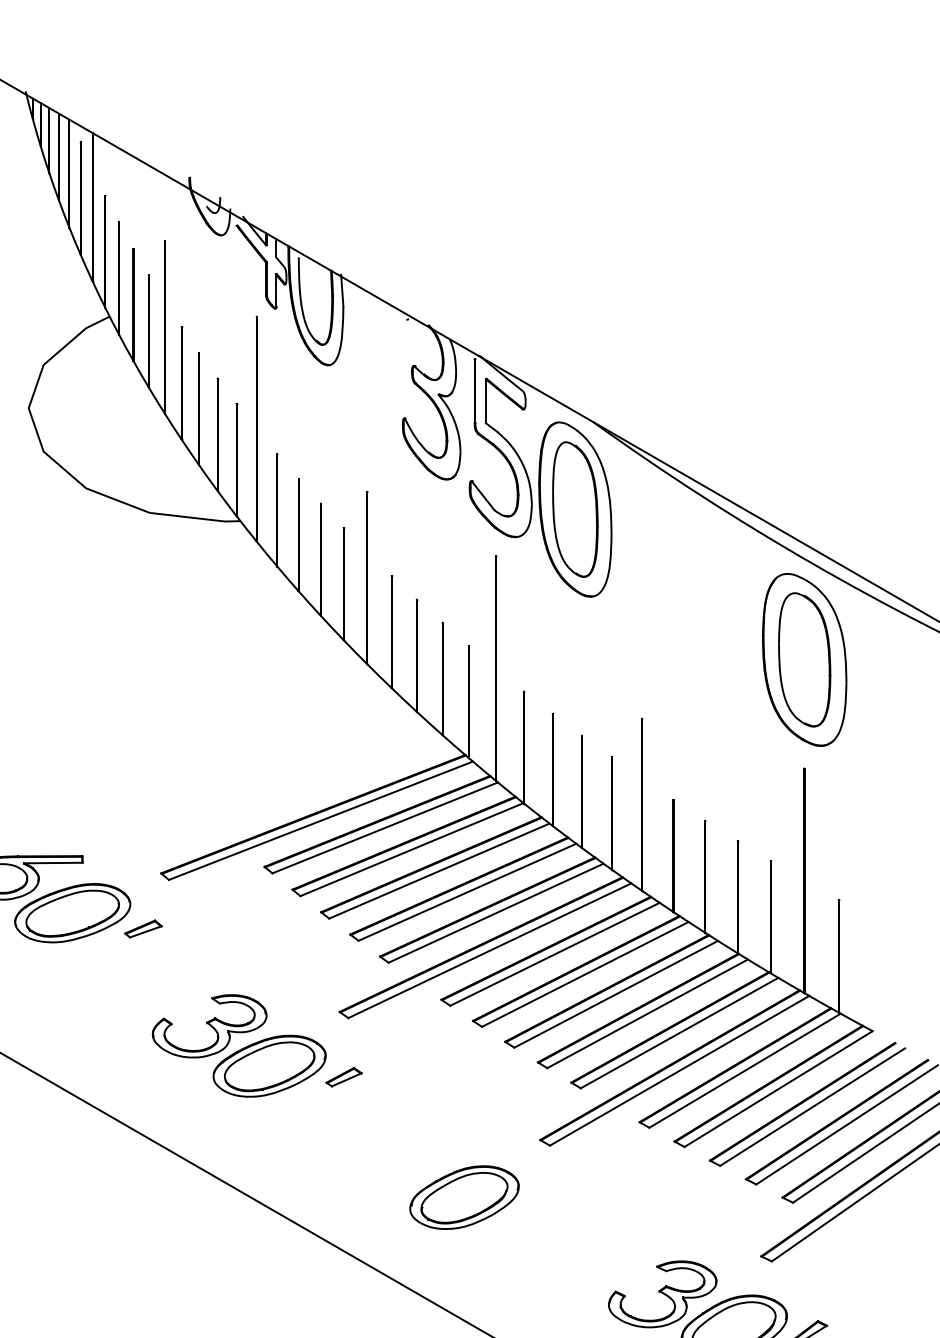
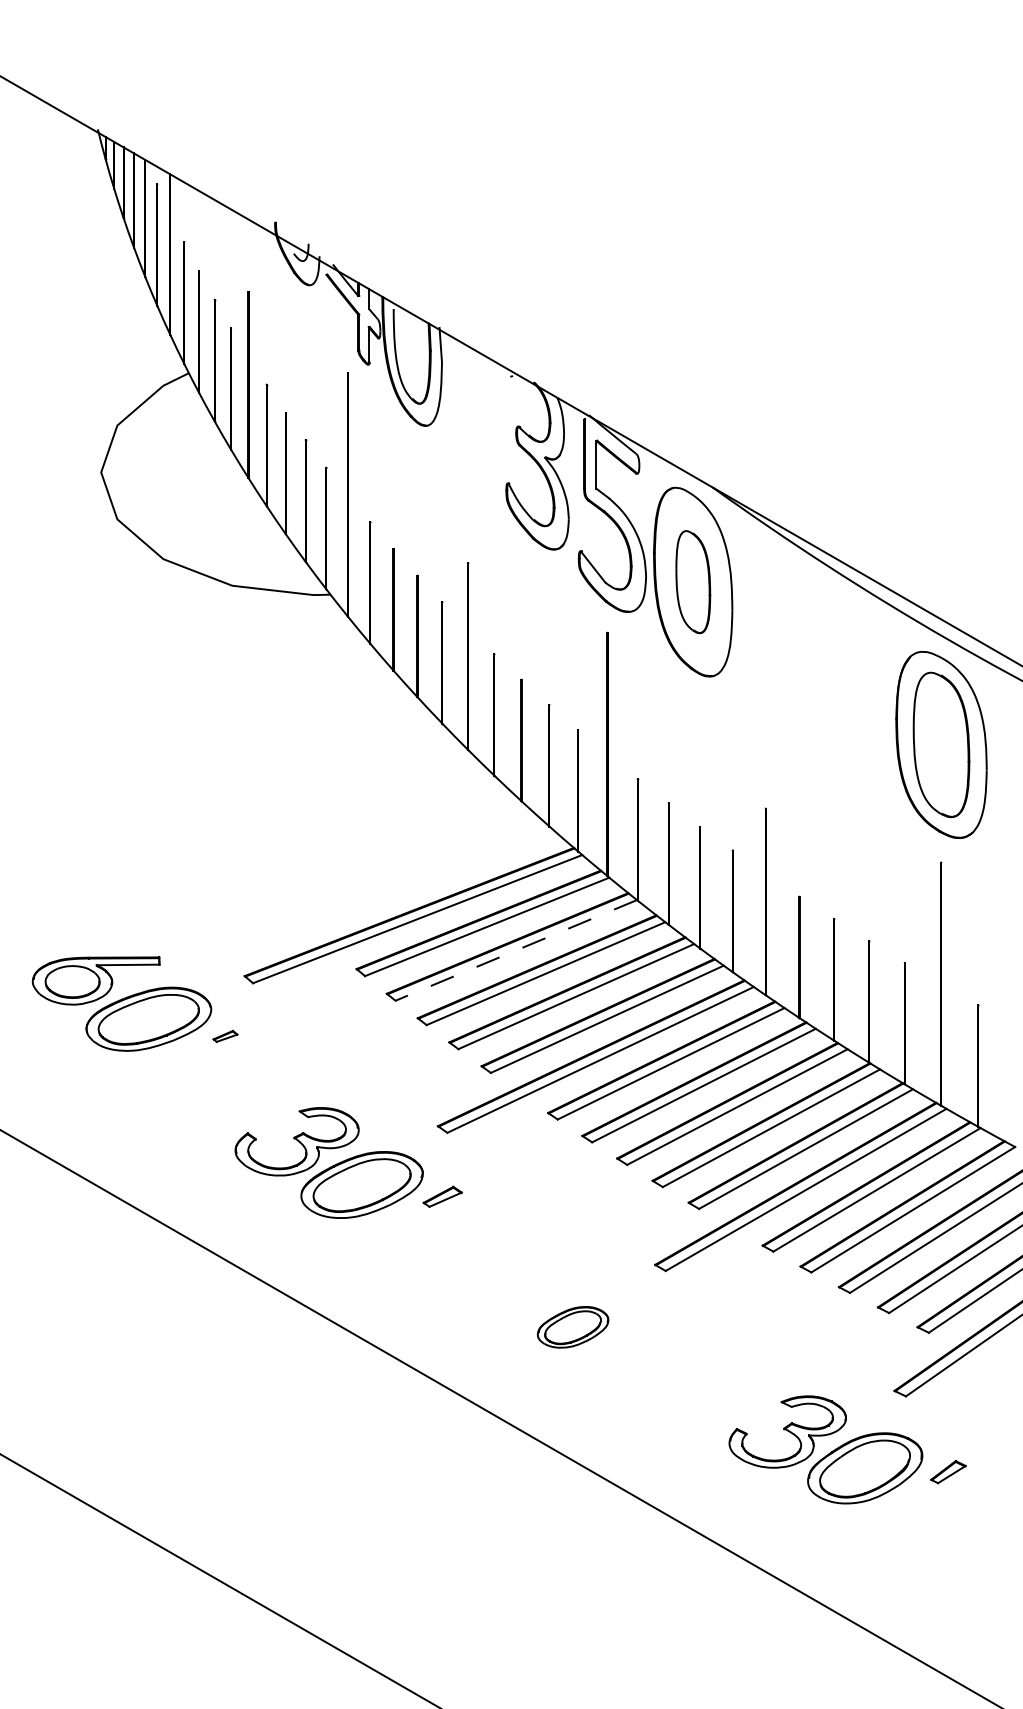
part: (575, 508) -> (693, 581), size x0.7
line: (412, 849) -> (516, 950), solid -> dashed
part: (143, 929) -> (225, 1036), size x0.6
part: (463, 1197) -> (572, 1327), size x0.6

